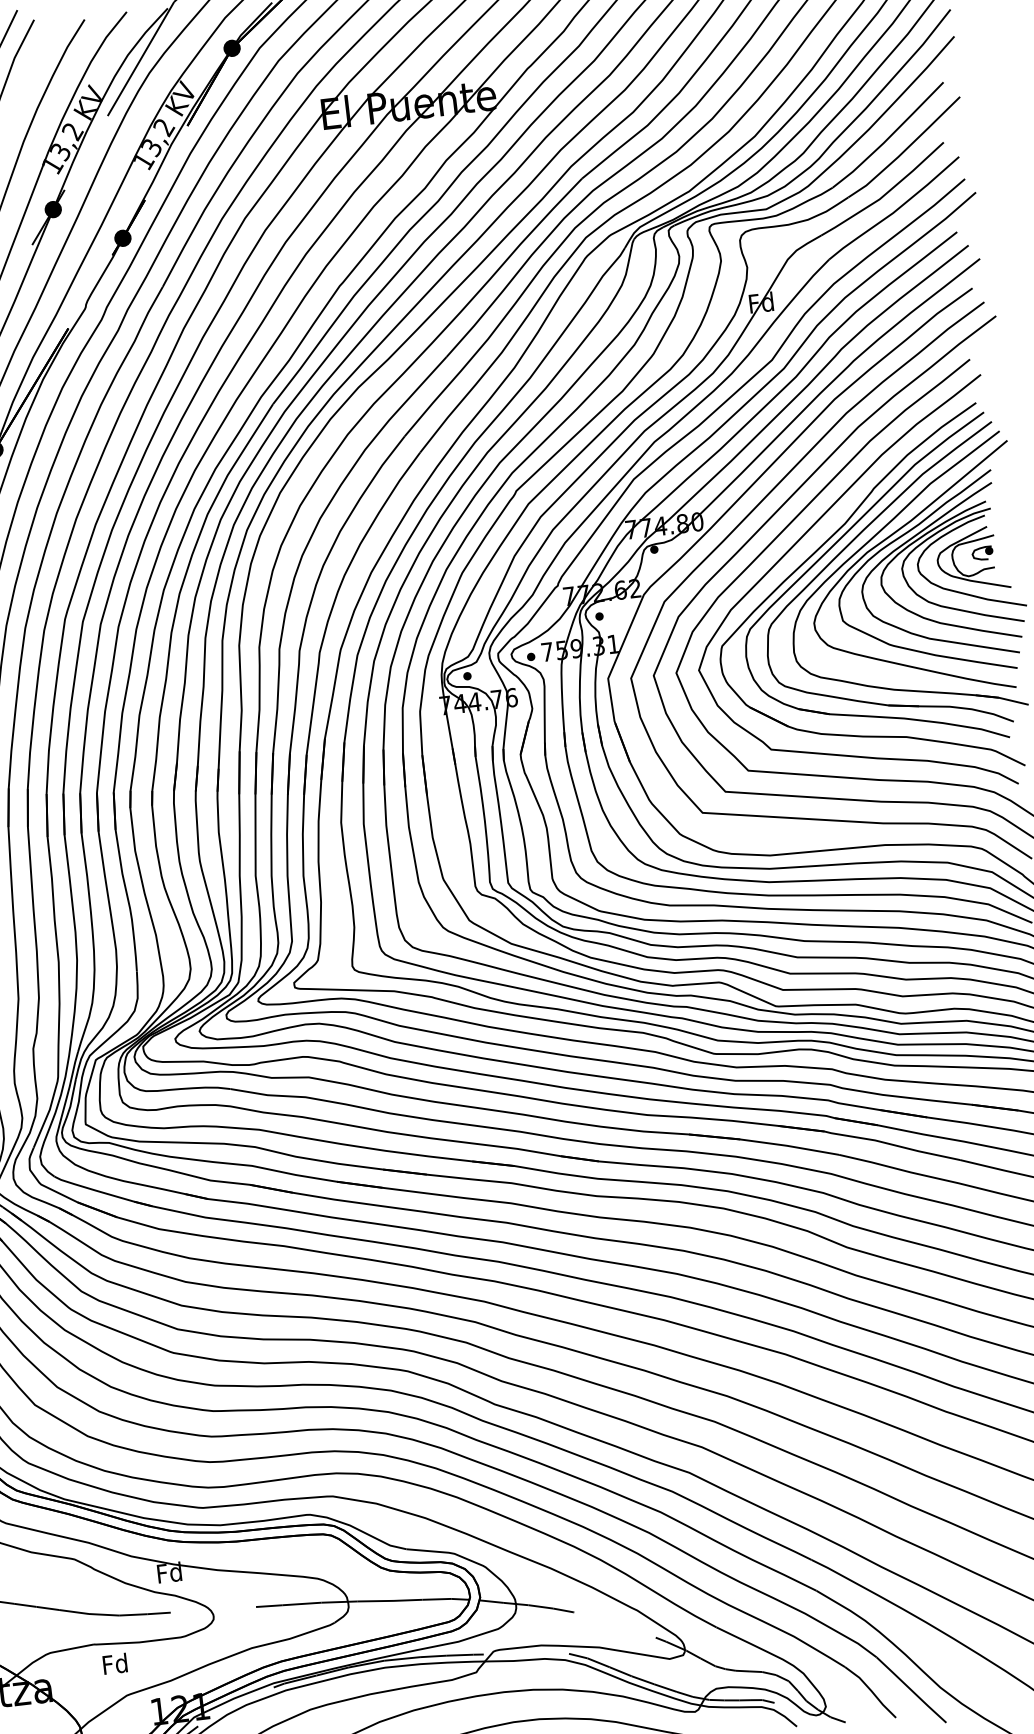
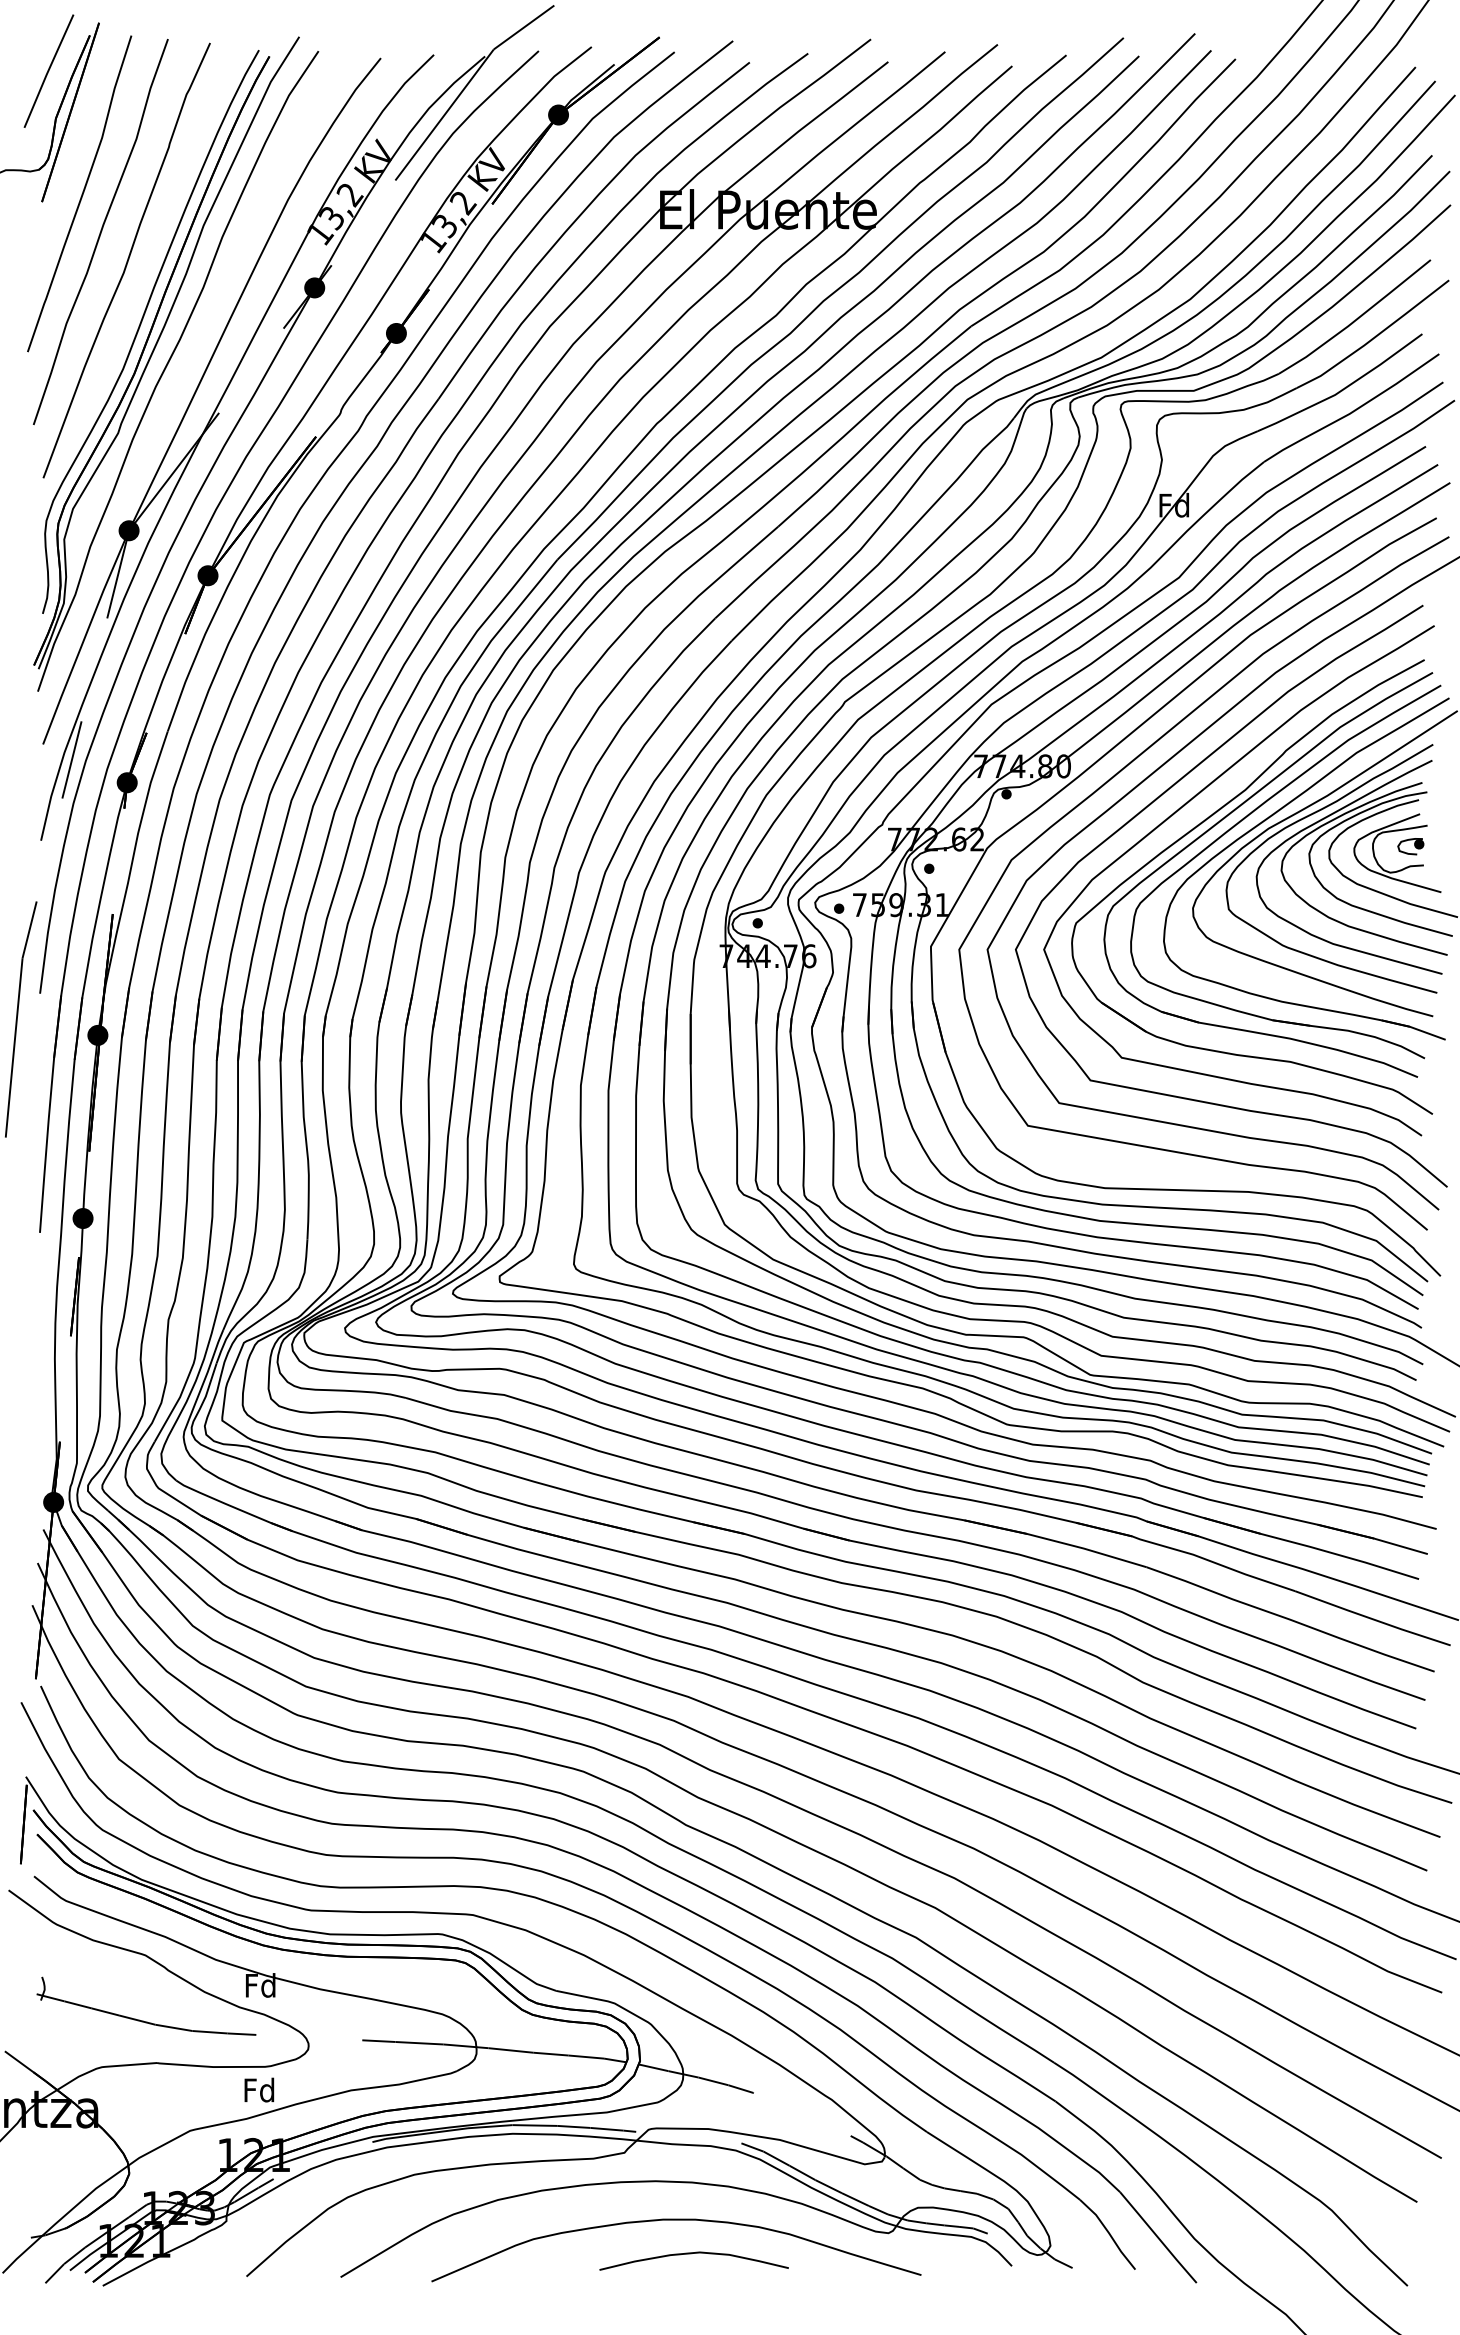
text: (115, 1663) -> (259, 2089), moved

